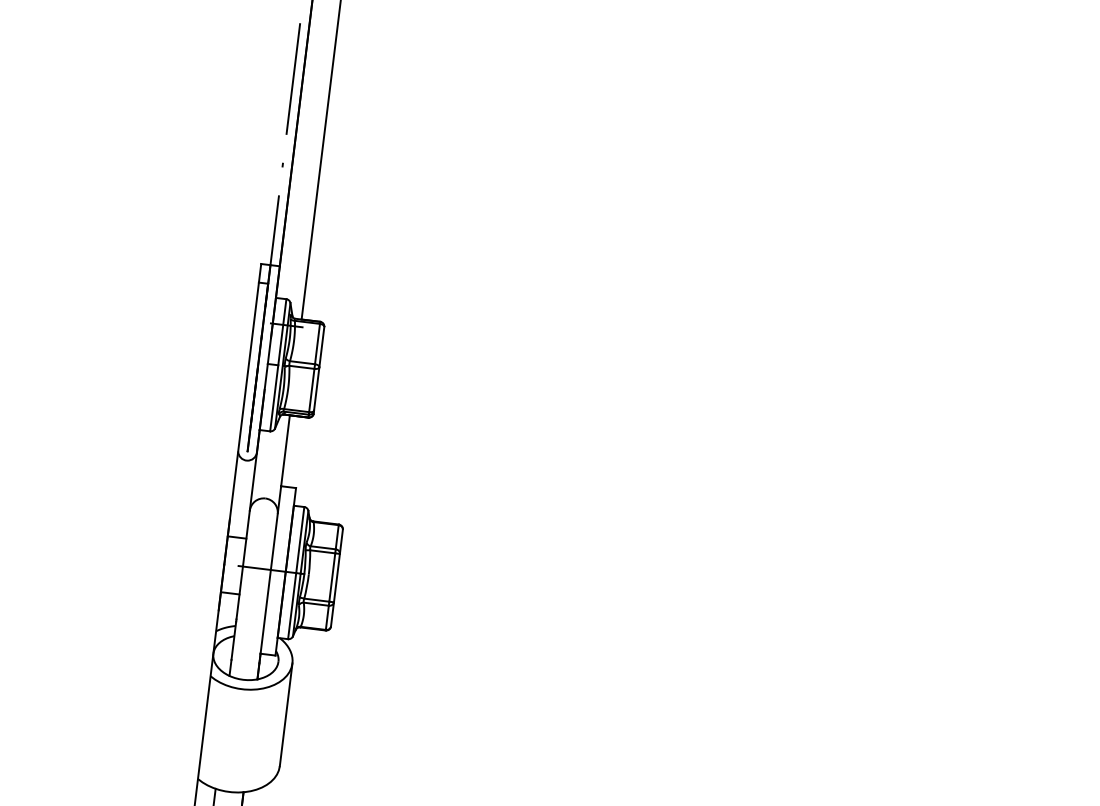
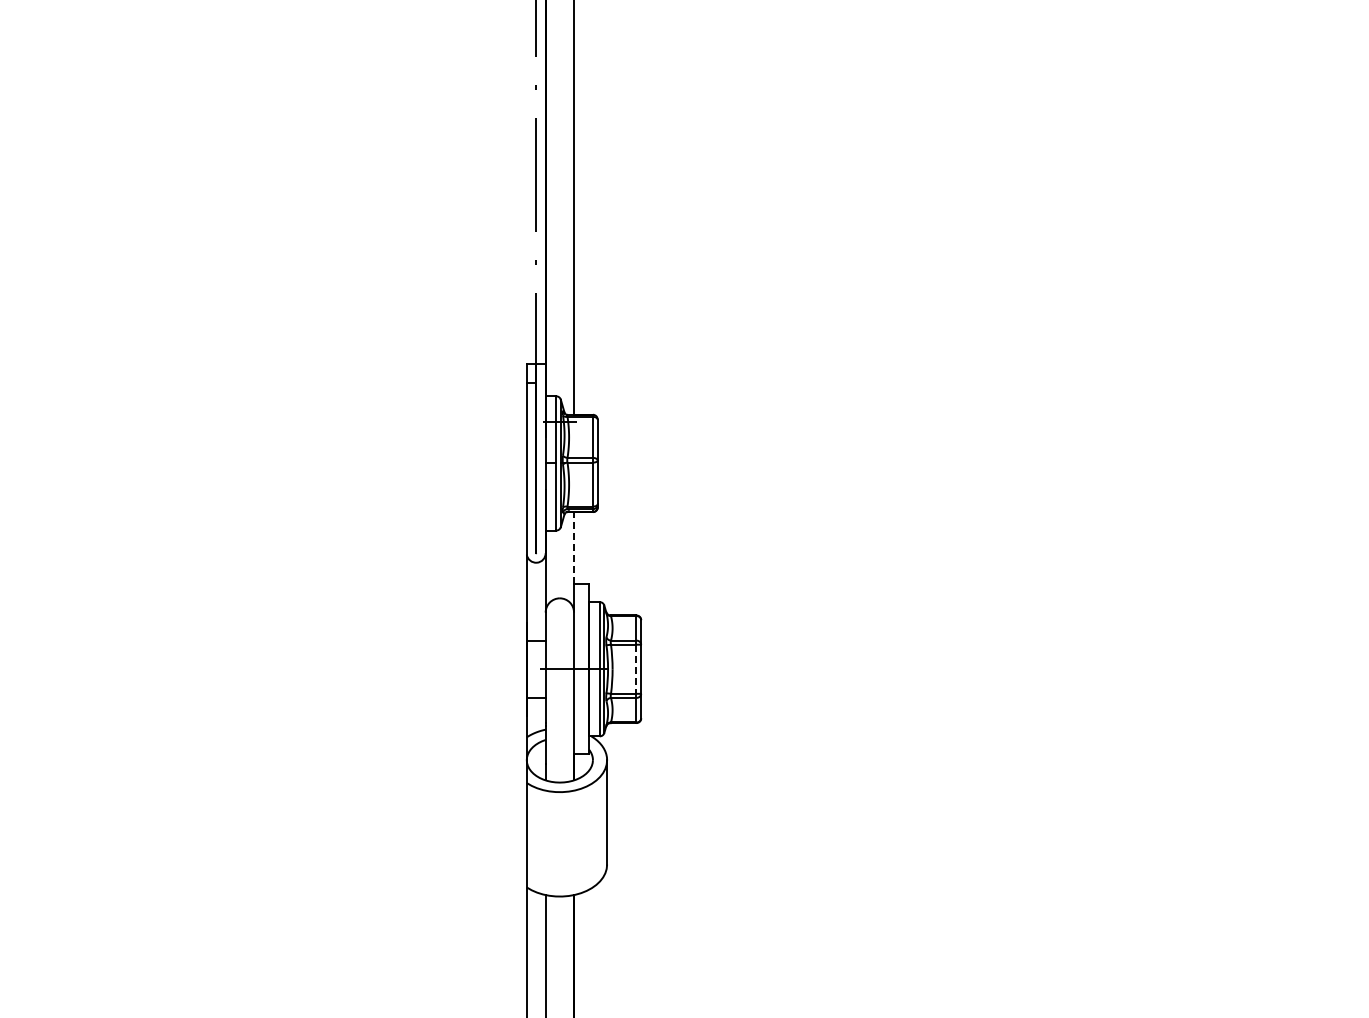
line: (286, 450) -> (574, 547), solid -> dashed
line: (332, 577) -> (636, 669), solid -> dashed

